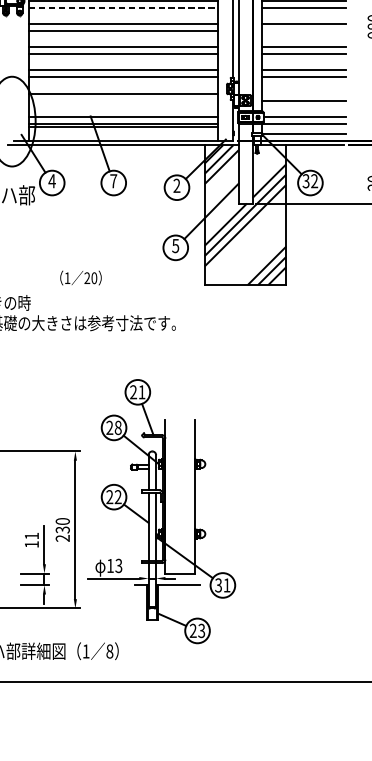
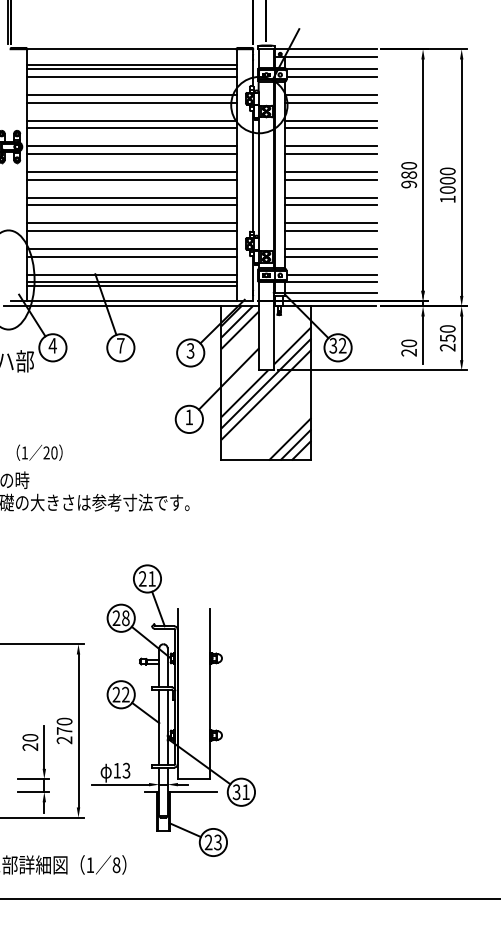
line: (123, 7) -> (131, 153), dashed -> solid
line: (303, 30) -> (330, 179), added
line: (303, 94) -> (330, 249), added
line: (123, 100) -> (131, 256), added
text: (176, 185) -> (190, 350), 2 -> 3
text: (175, 246) -> (189, 417), 5 -> 1
text: (80, 277) -> (39, 452), moved
text: (62, 529) -> (64, 730), 230 -> 270
text: (31, 540) -> (30, 742), 11 -> 20

